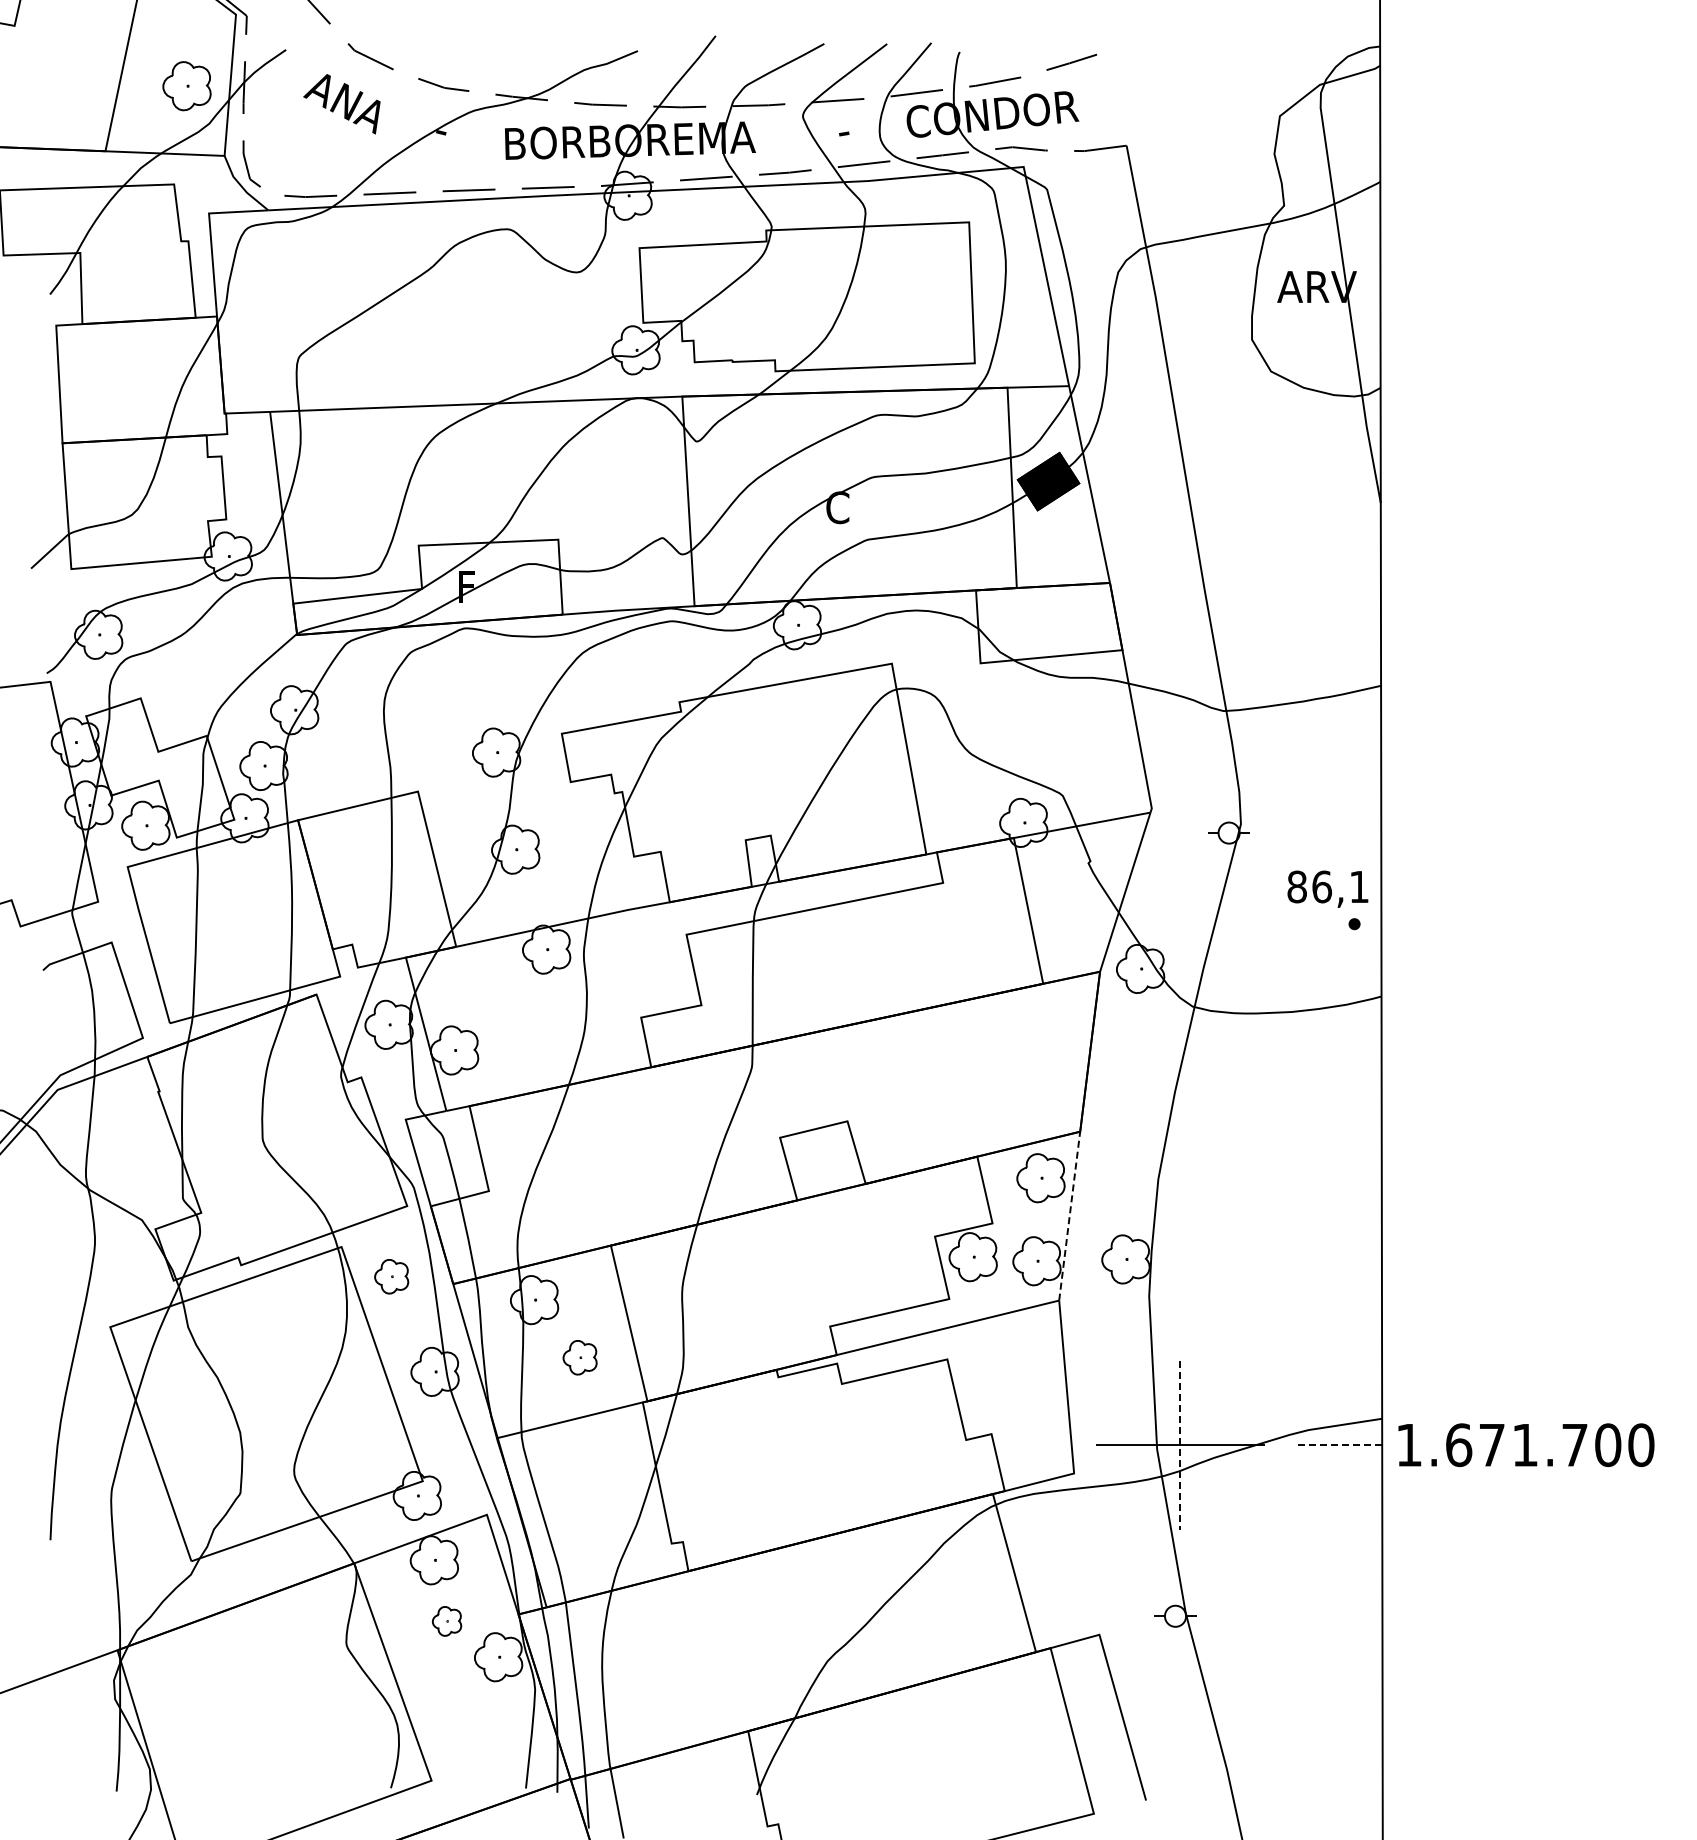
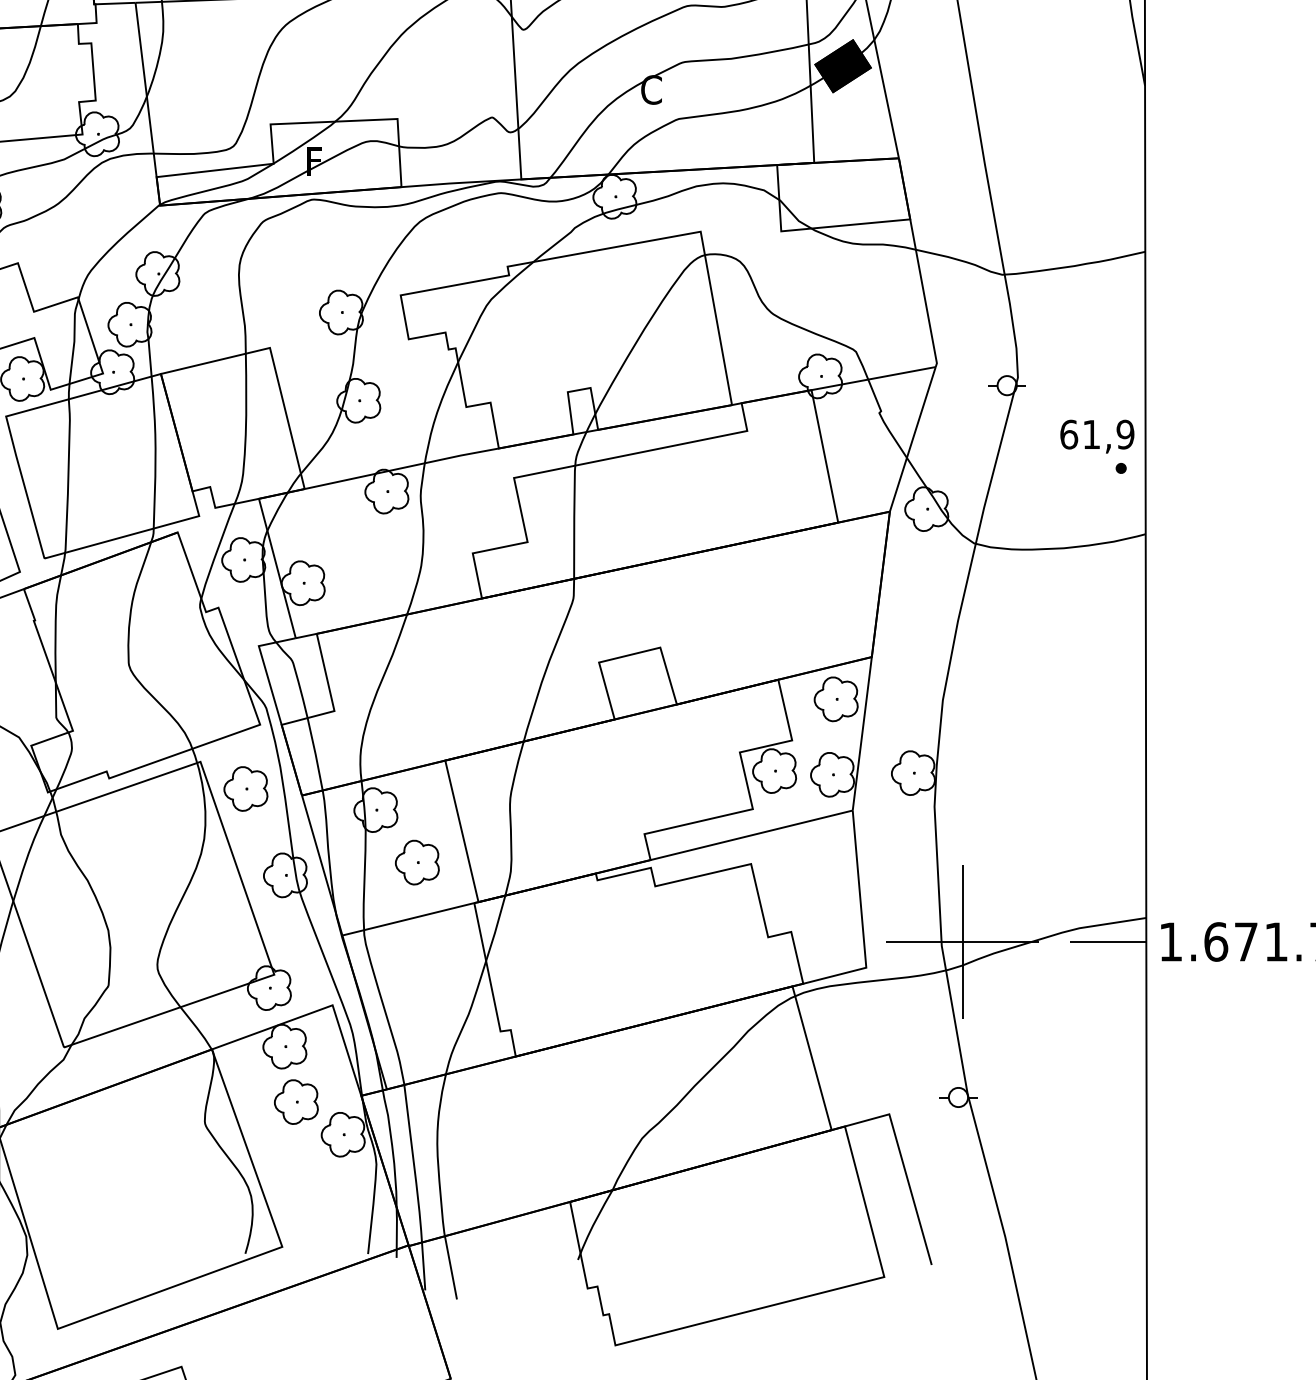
text: (1328, 886) -> (1097, 434), 86,1 -> 61,9
line: (1069, 1215) -> (862, 733), dashed -> solid
part: (391, 1276) -> (245, 788), size x1.43
part: (579, 1357) -> (416, 862), size x1.43
line: (1180, 1445) -> (962, 942), dashed -> solid
line: (1339, 1445) -> (1107, 942), dashed -> solid
part: (446, 1621) -> (295, 1102), size x1.67

